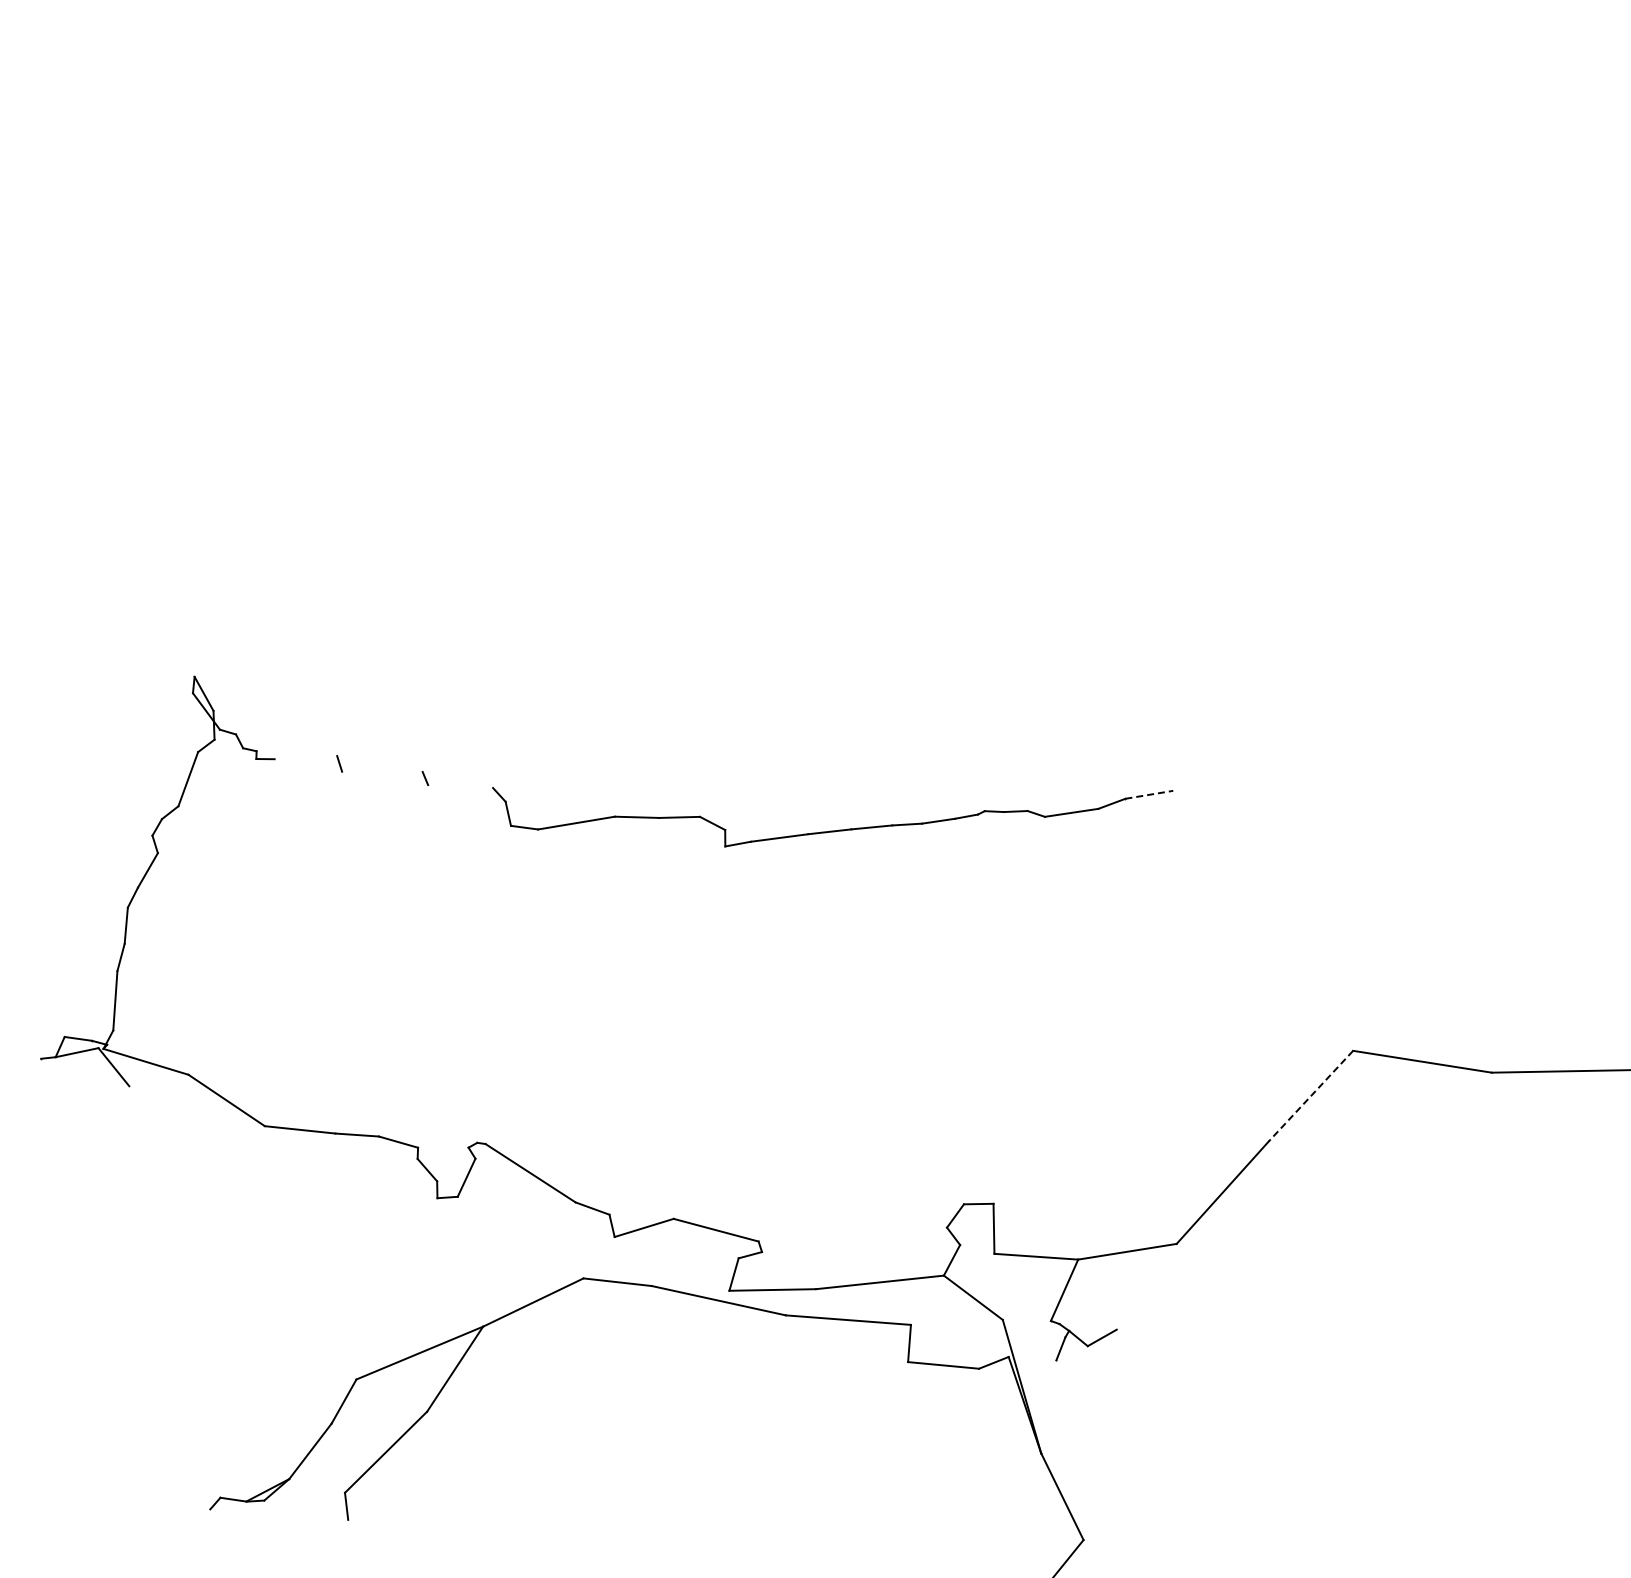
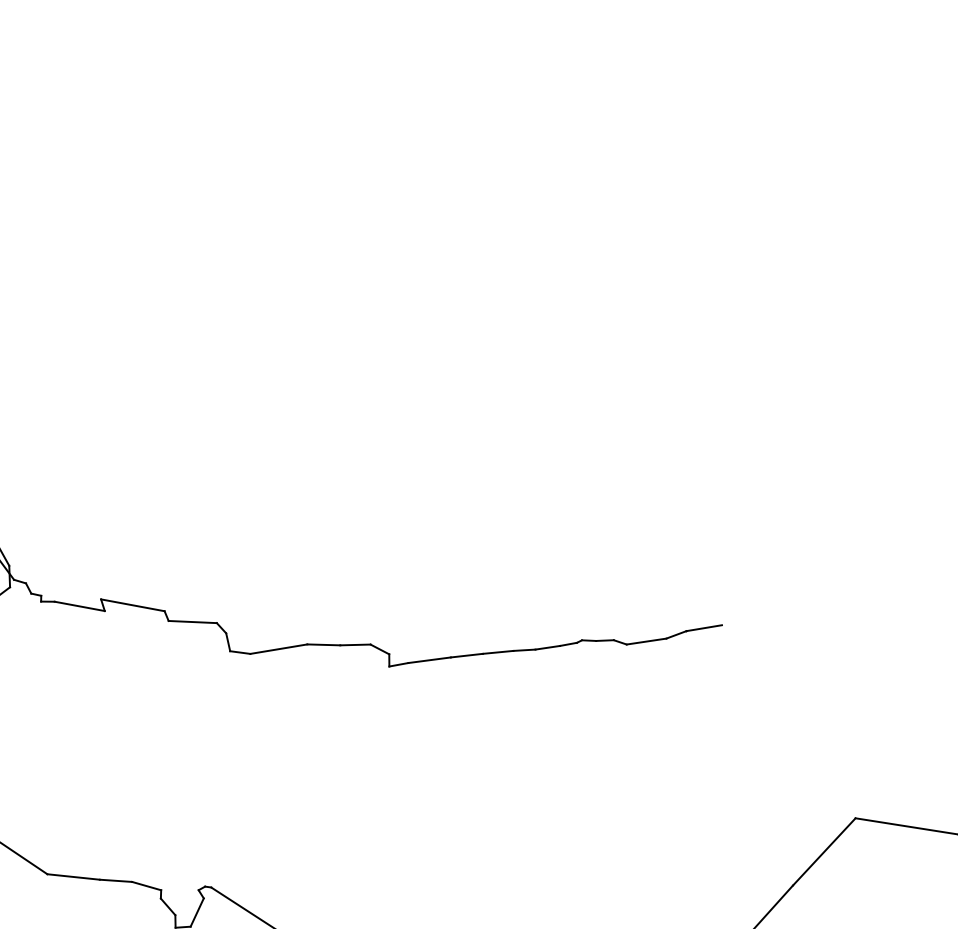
line: (379, 763) -> (132, 604), added
line: (308, 765) -> (79, 606), added
line: (460, 786) -> (192, 621), added
line: (1149, 794) -> (704, 627), dashed -> solid
line: (1311, 1096) -> (824, 852), dashed -> solid

